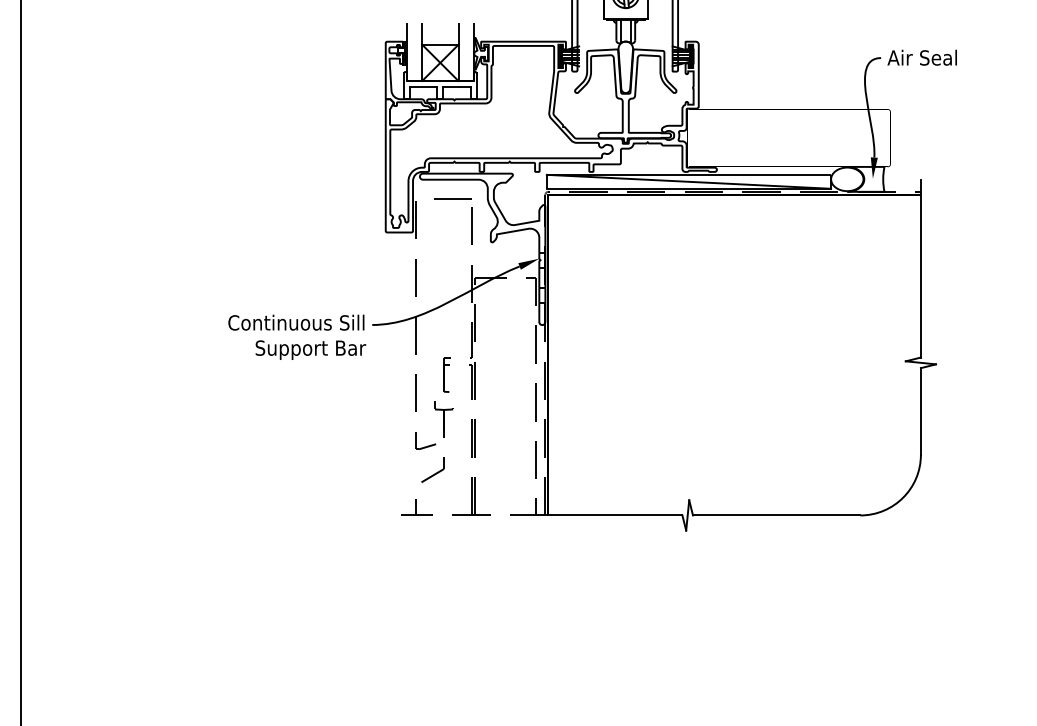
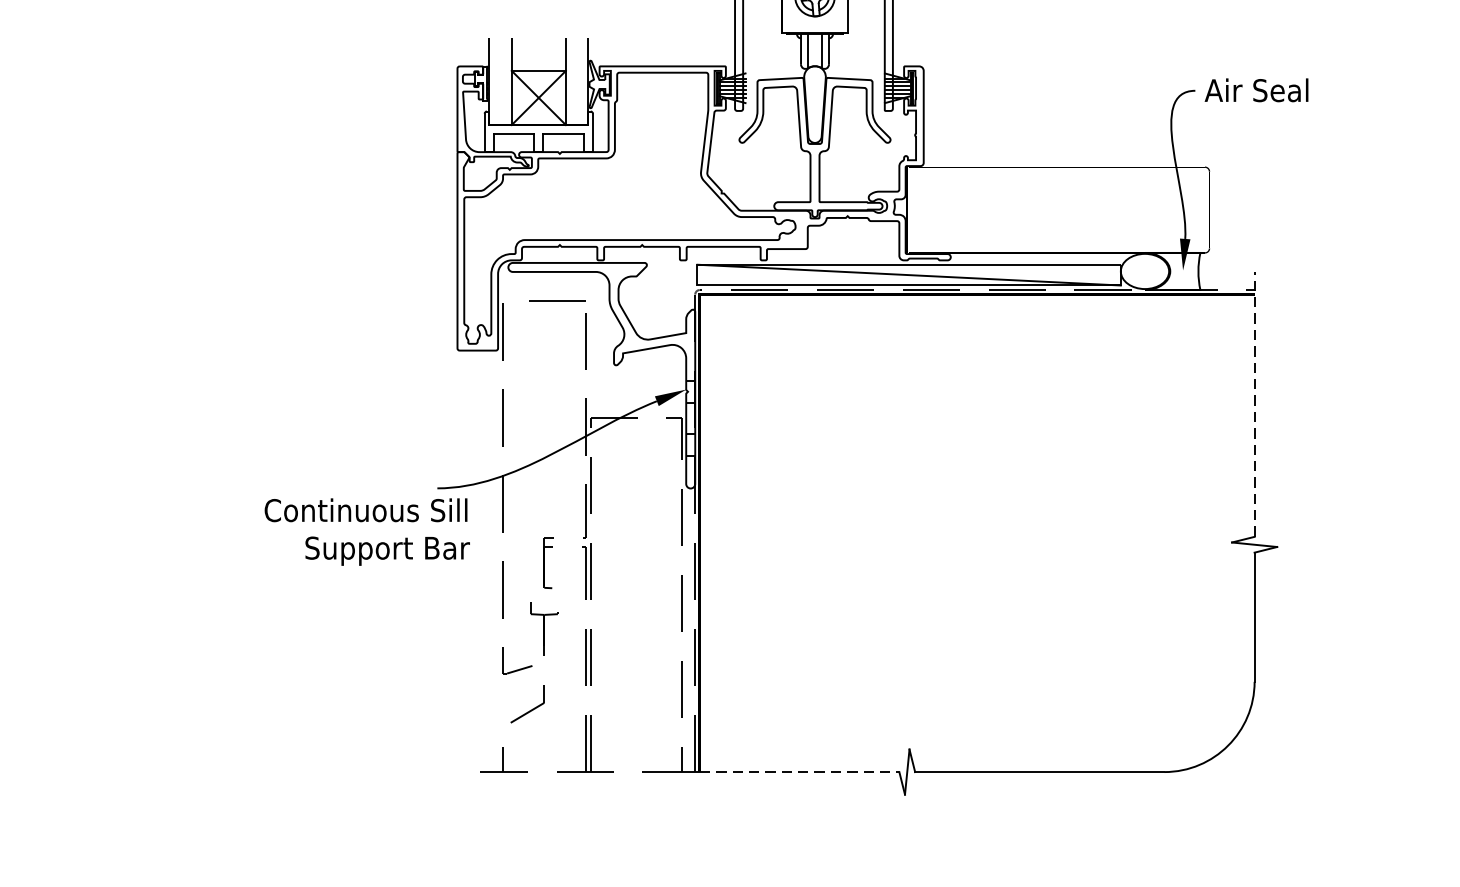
line: (920, 268) -> (1253, 404), solid -> dashed
text: (297, 336) -> (367, 530), moved
line: (615, 515) -> (799, 772), solid -> dashed

